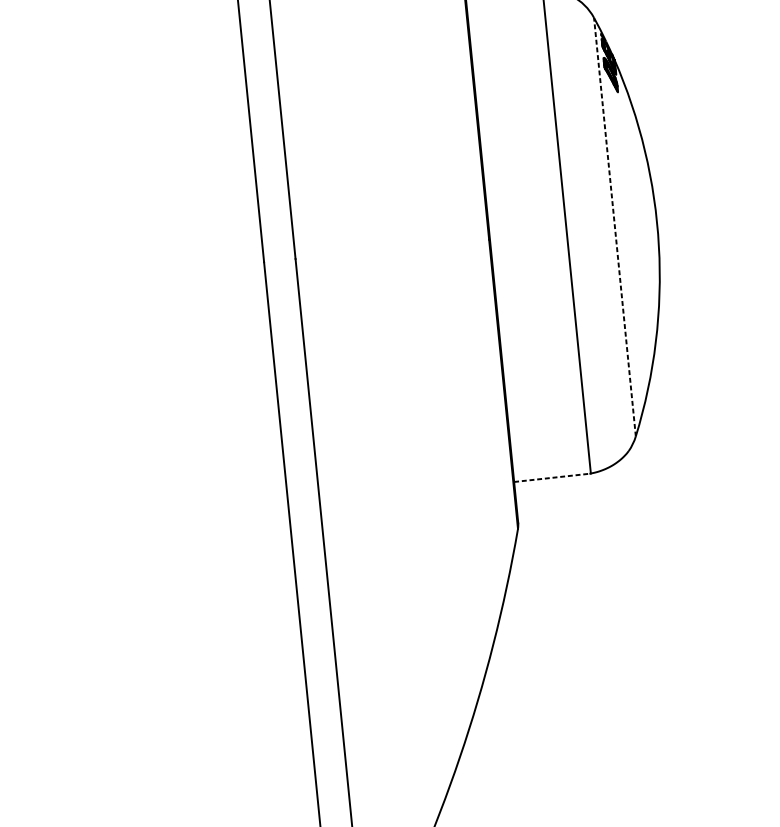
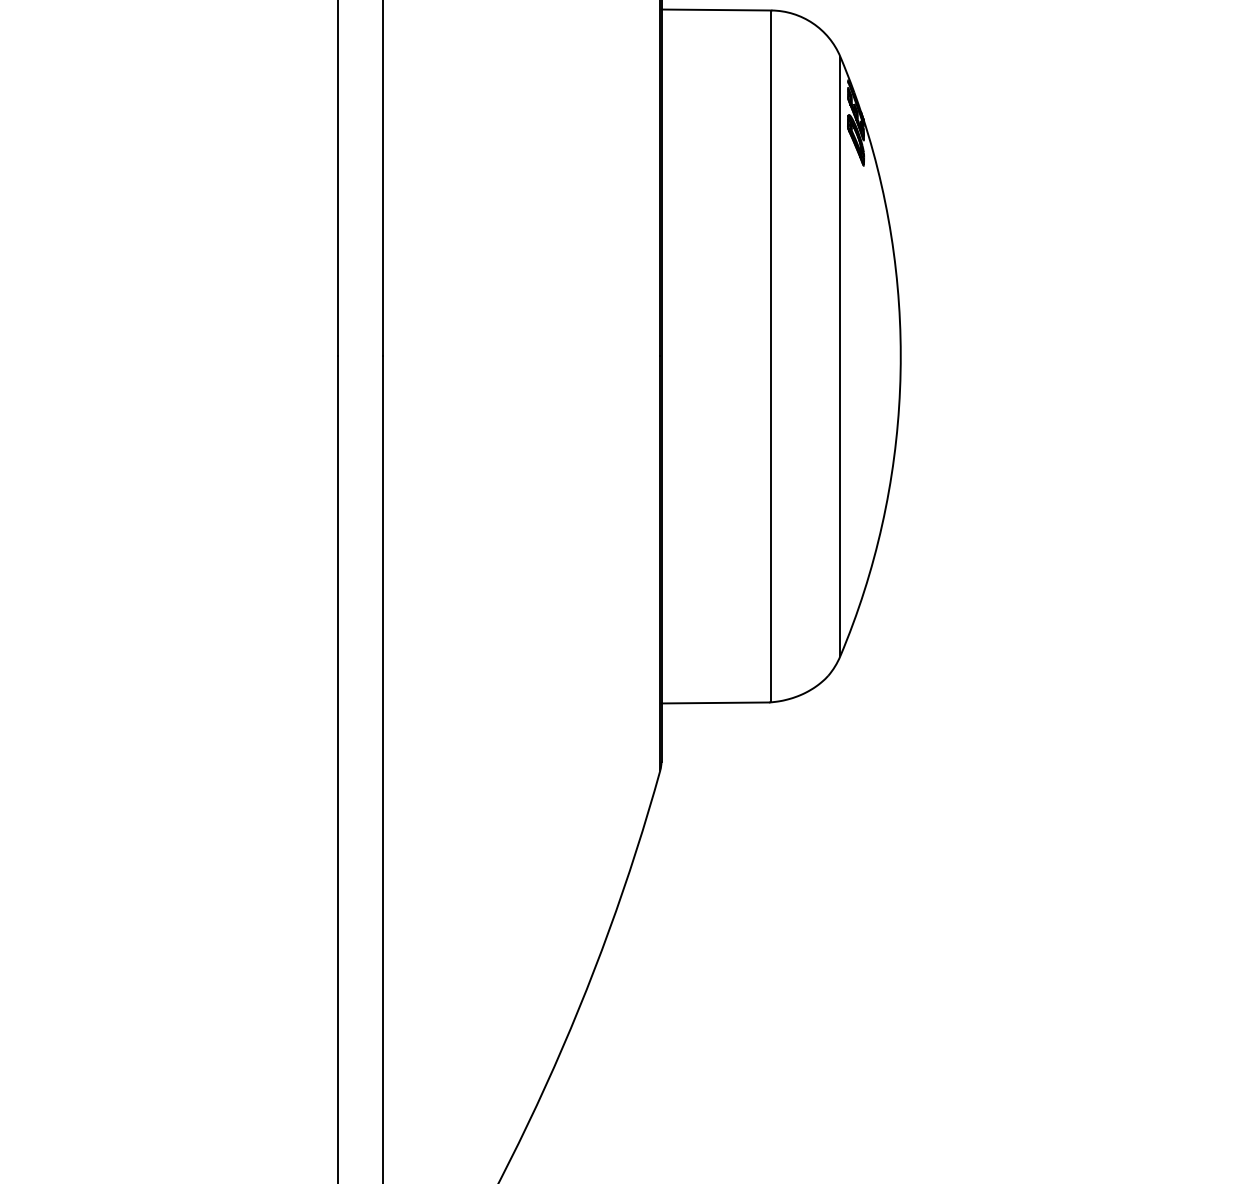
line: (615, 227) -> (840, 356), dashed -> solid
line: (551, 477) -> (715, 702), dashed -> solid

